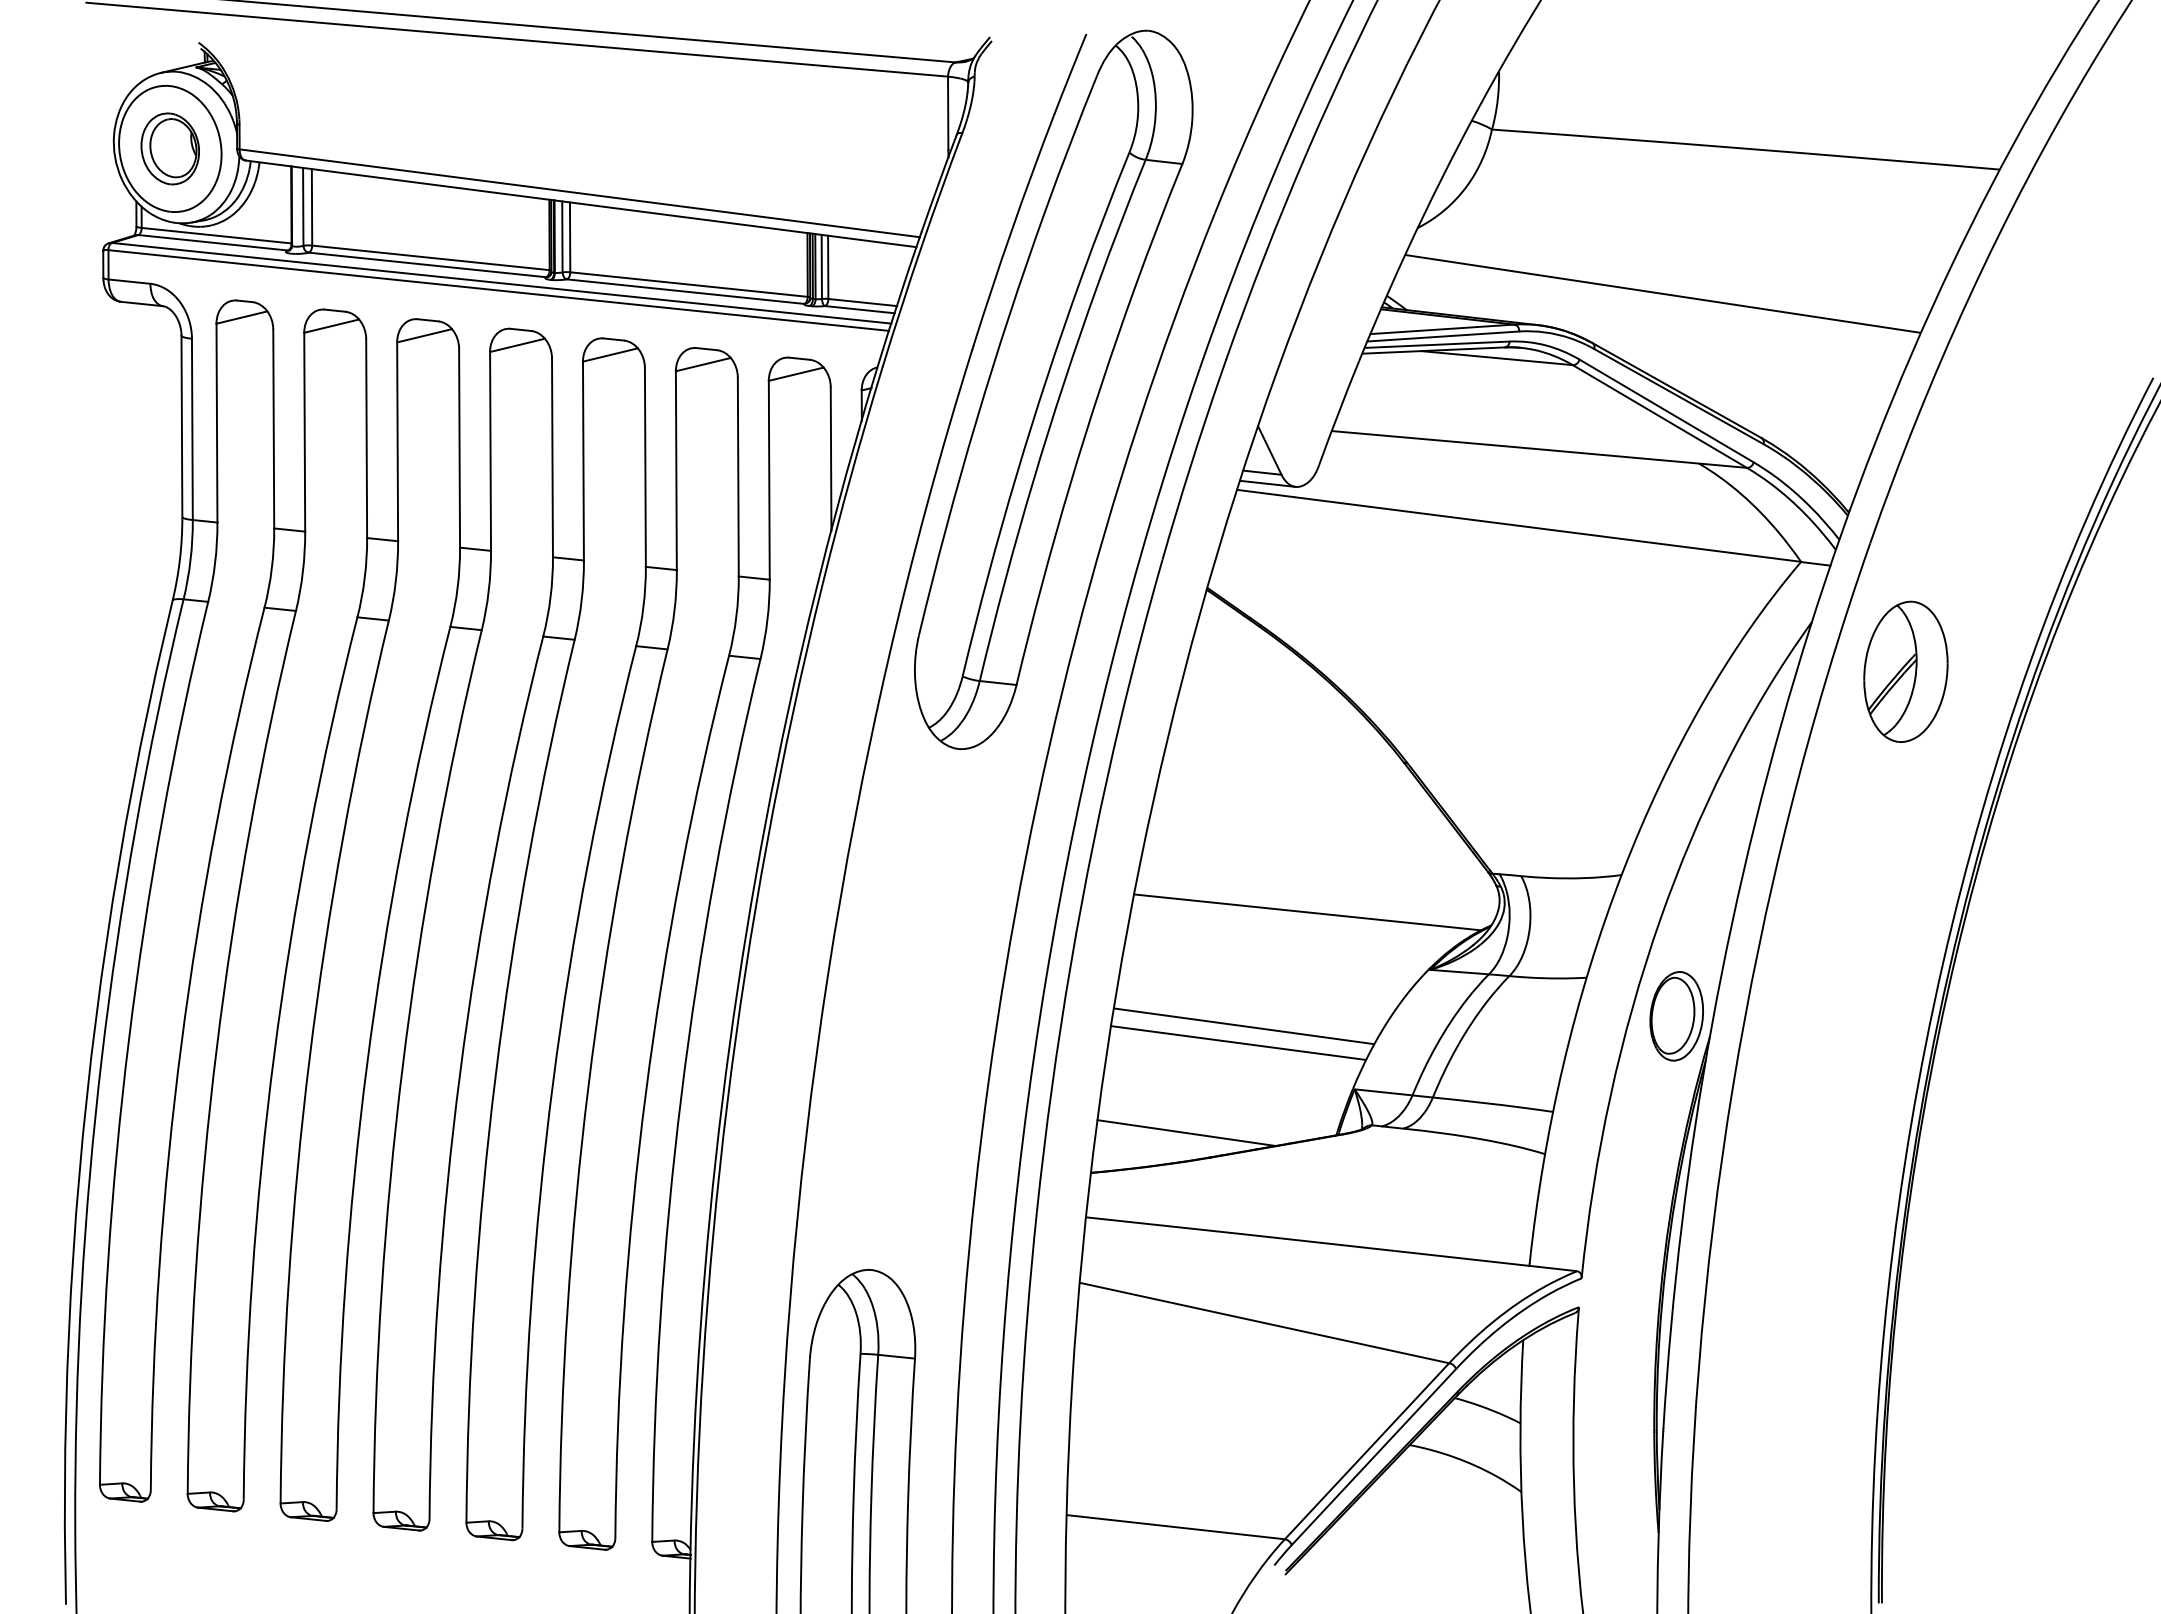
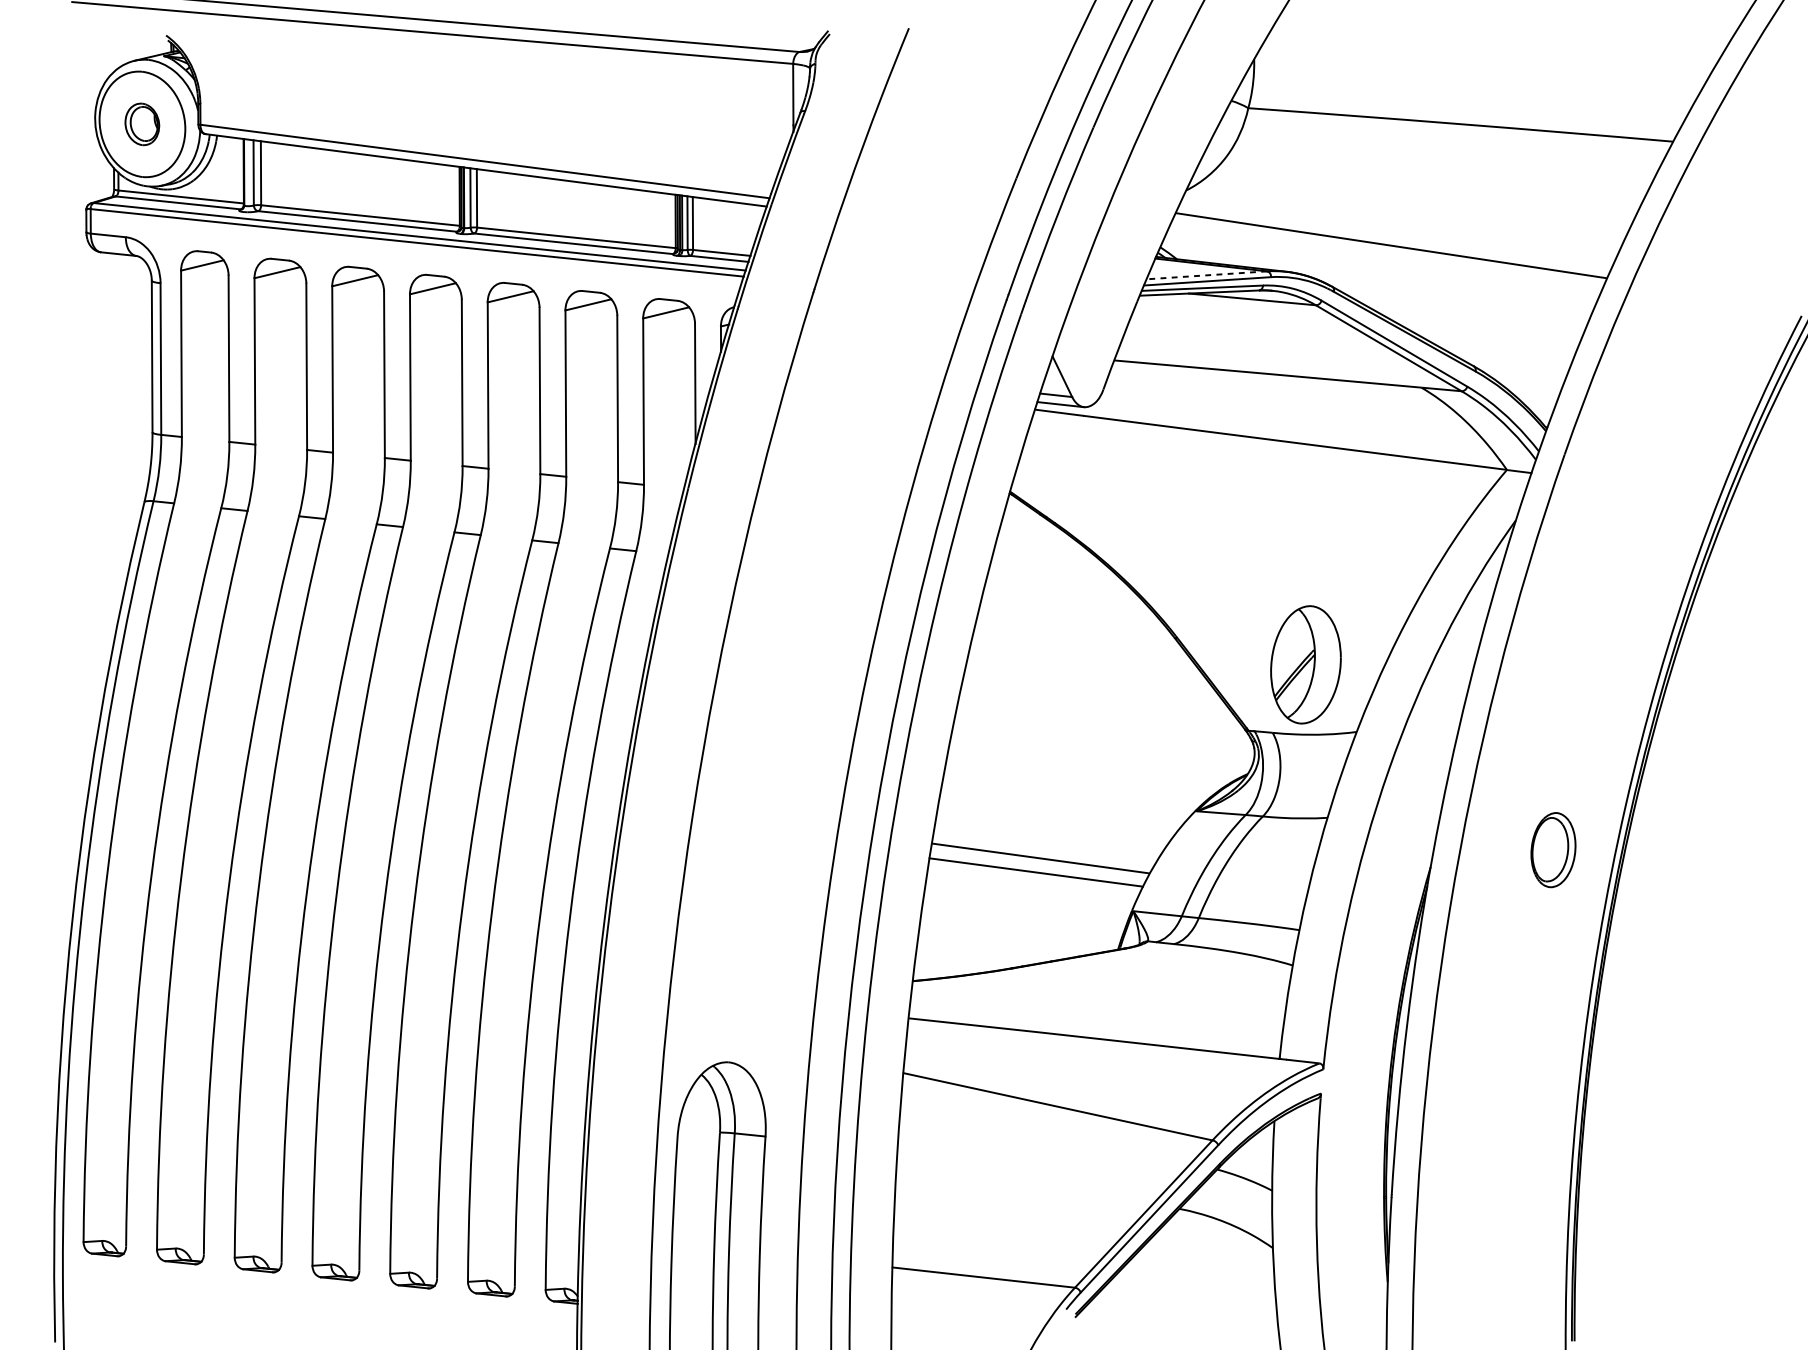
part: (169, 148) -> (141, 124), size x0.7
line: (1442, 329) -> (1206, 275), solid -> dashed
part: (1053, 389) -> (881, 325), removed
part: (1905, 671) -> (1305, 664), moved
line: (1307, 912) -> (1093, 763), removed
part: (1676, 1016) -> (1553, 850), moved
line: (1186, 1132) -> (992, 947), removed

